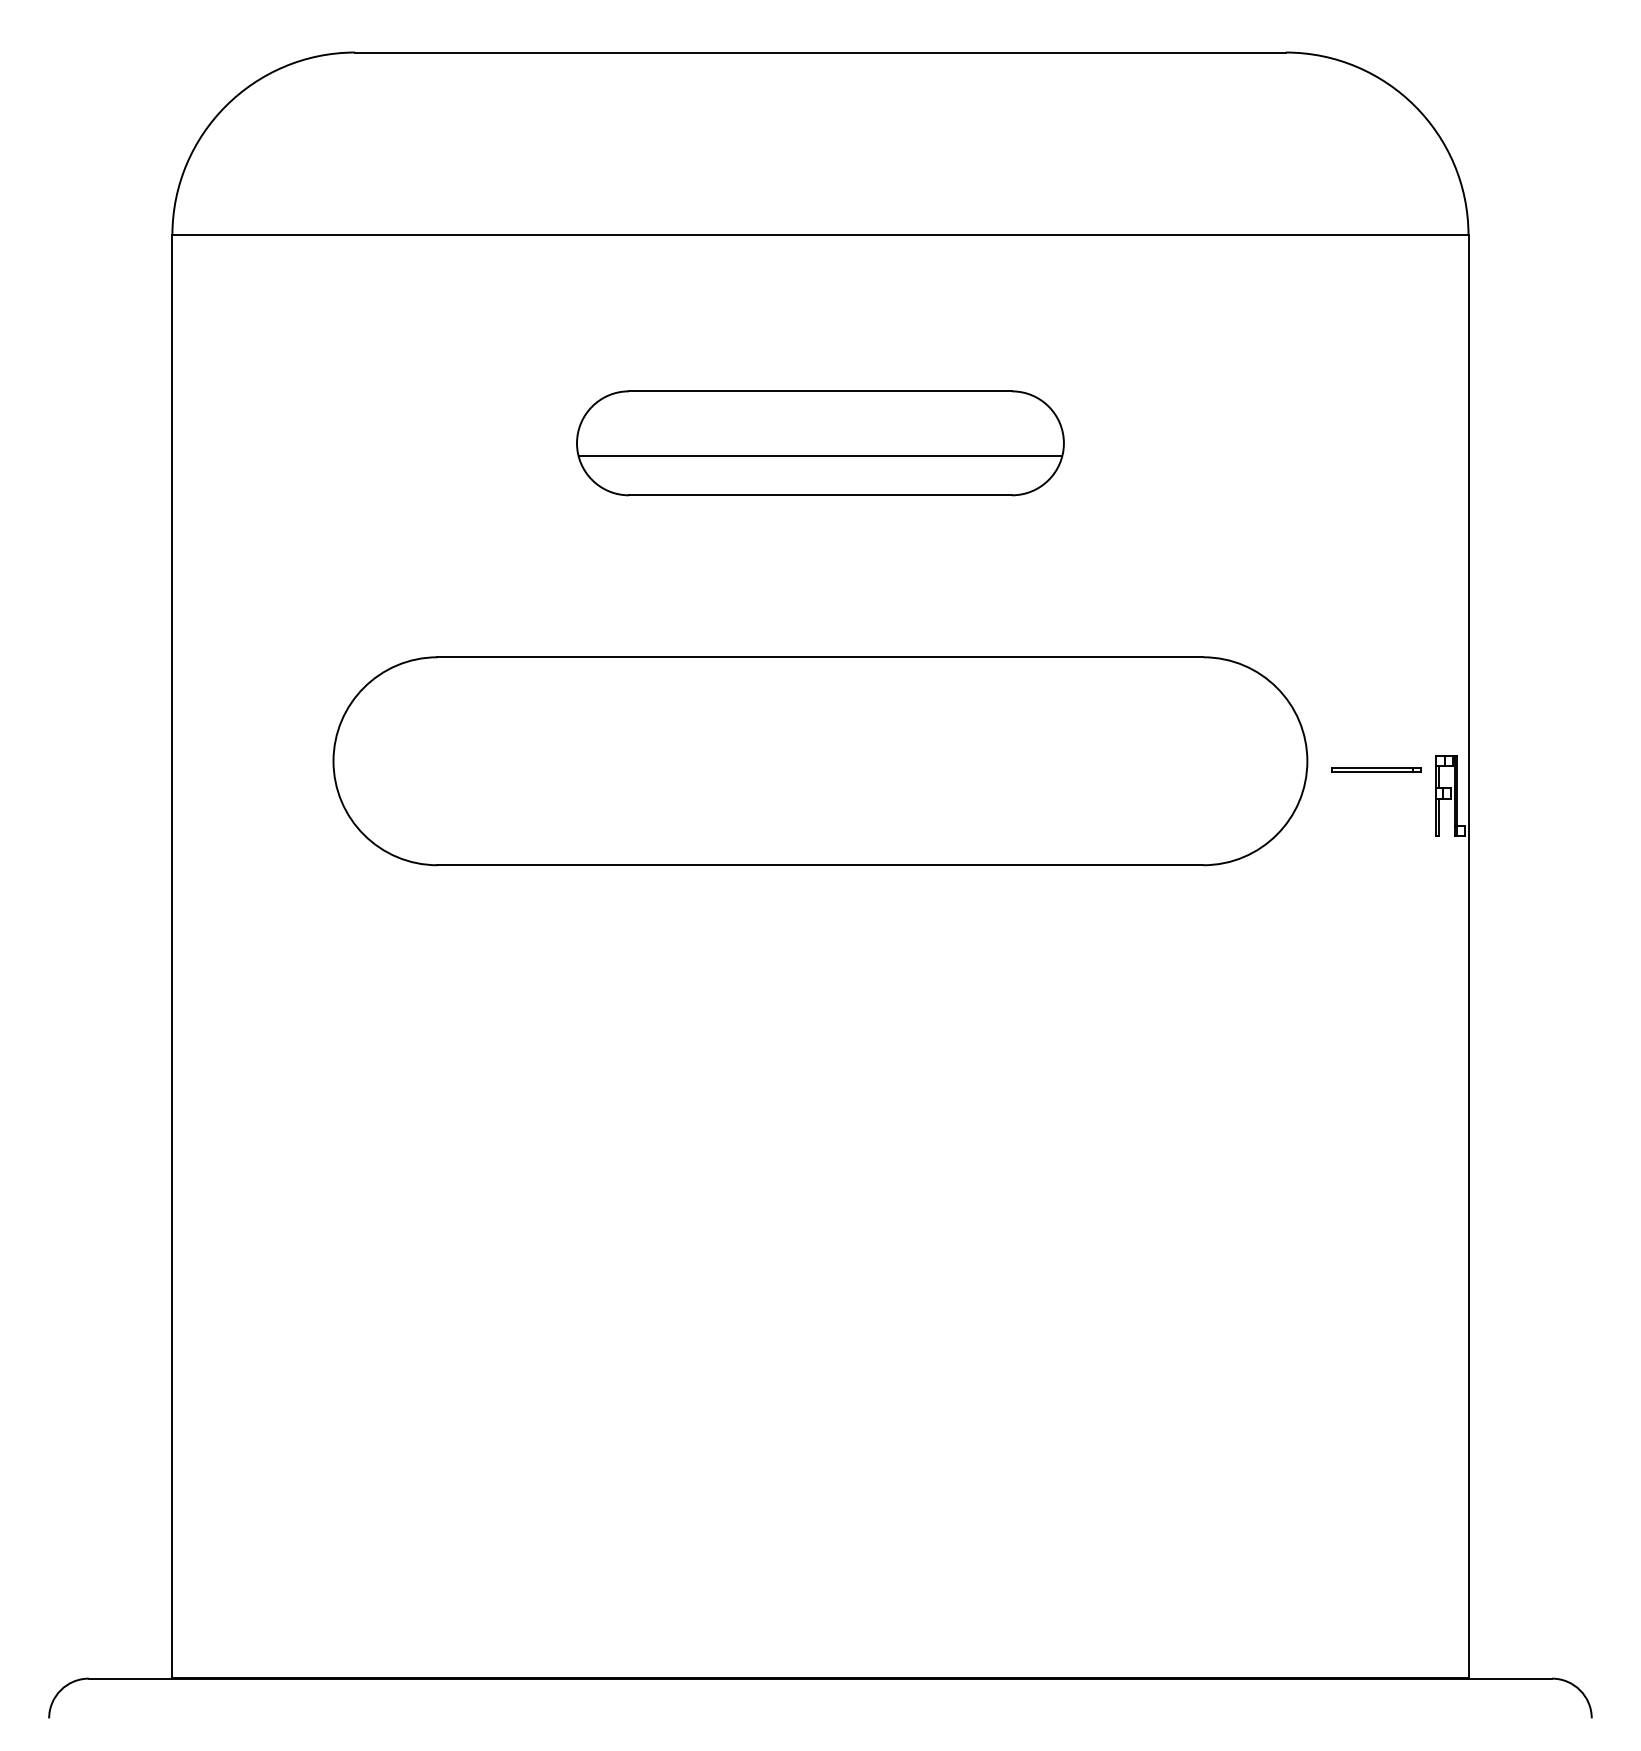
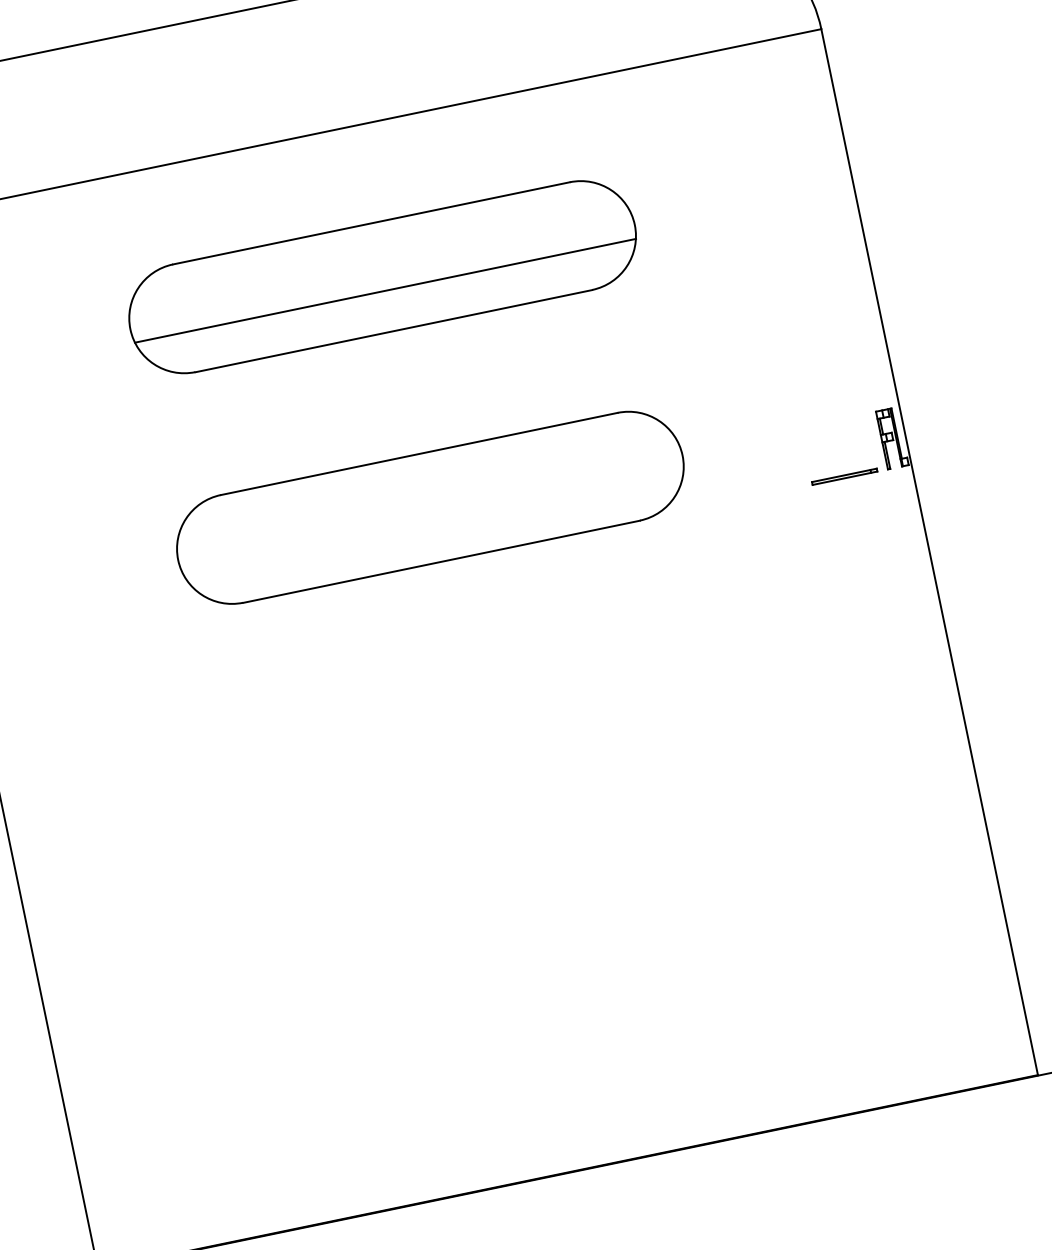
part: (820, 443) -> (382, 277), size x1.43
part: (820, 761) -> (430, 507), size x0.71
part: (1376, 769) -> (844, 476), moved

